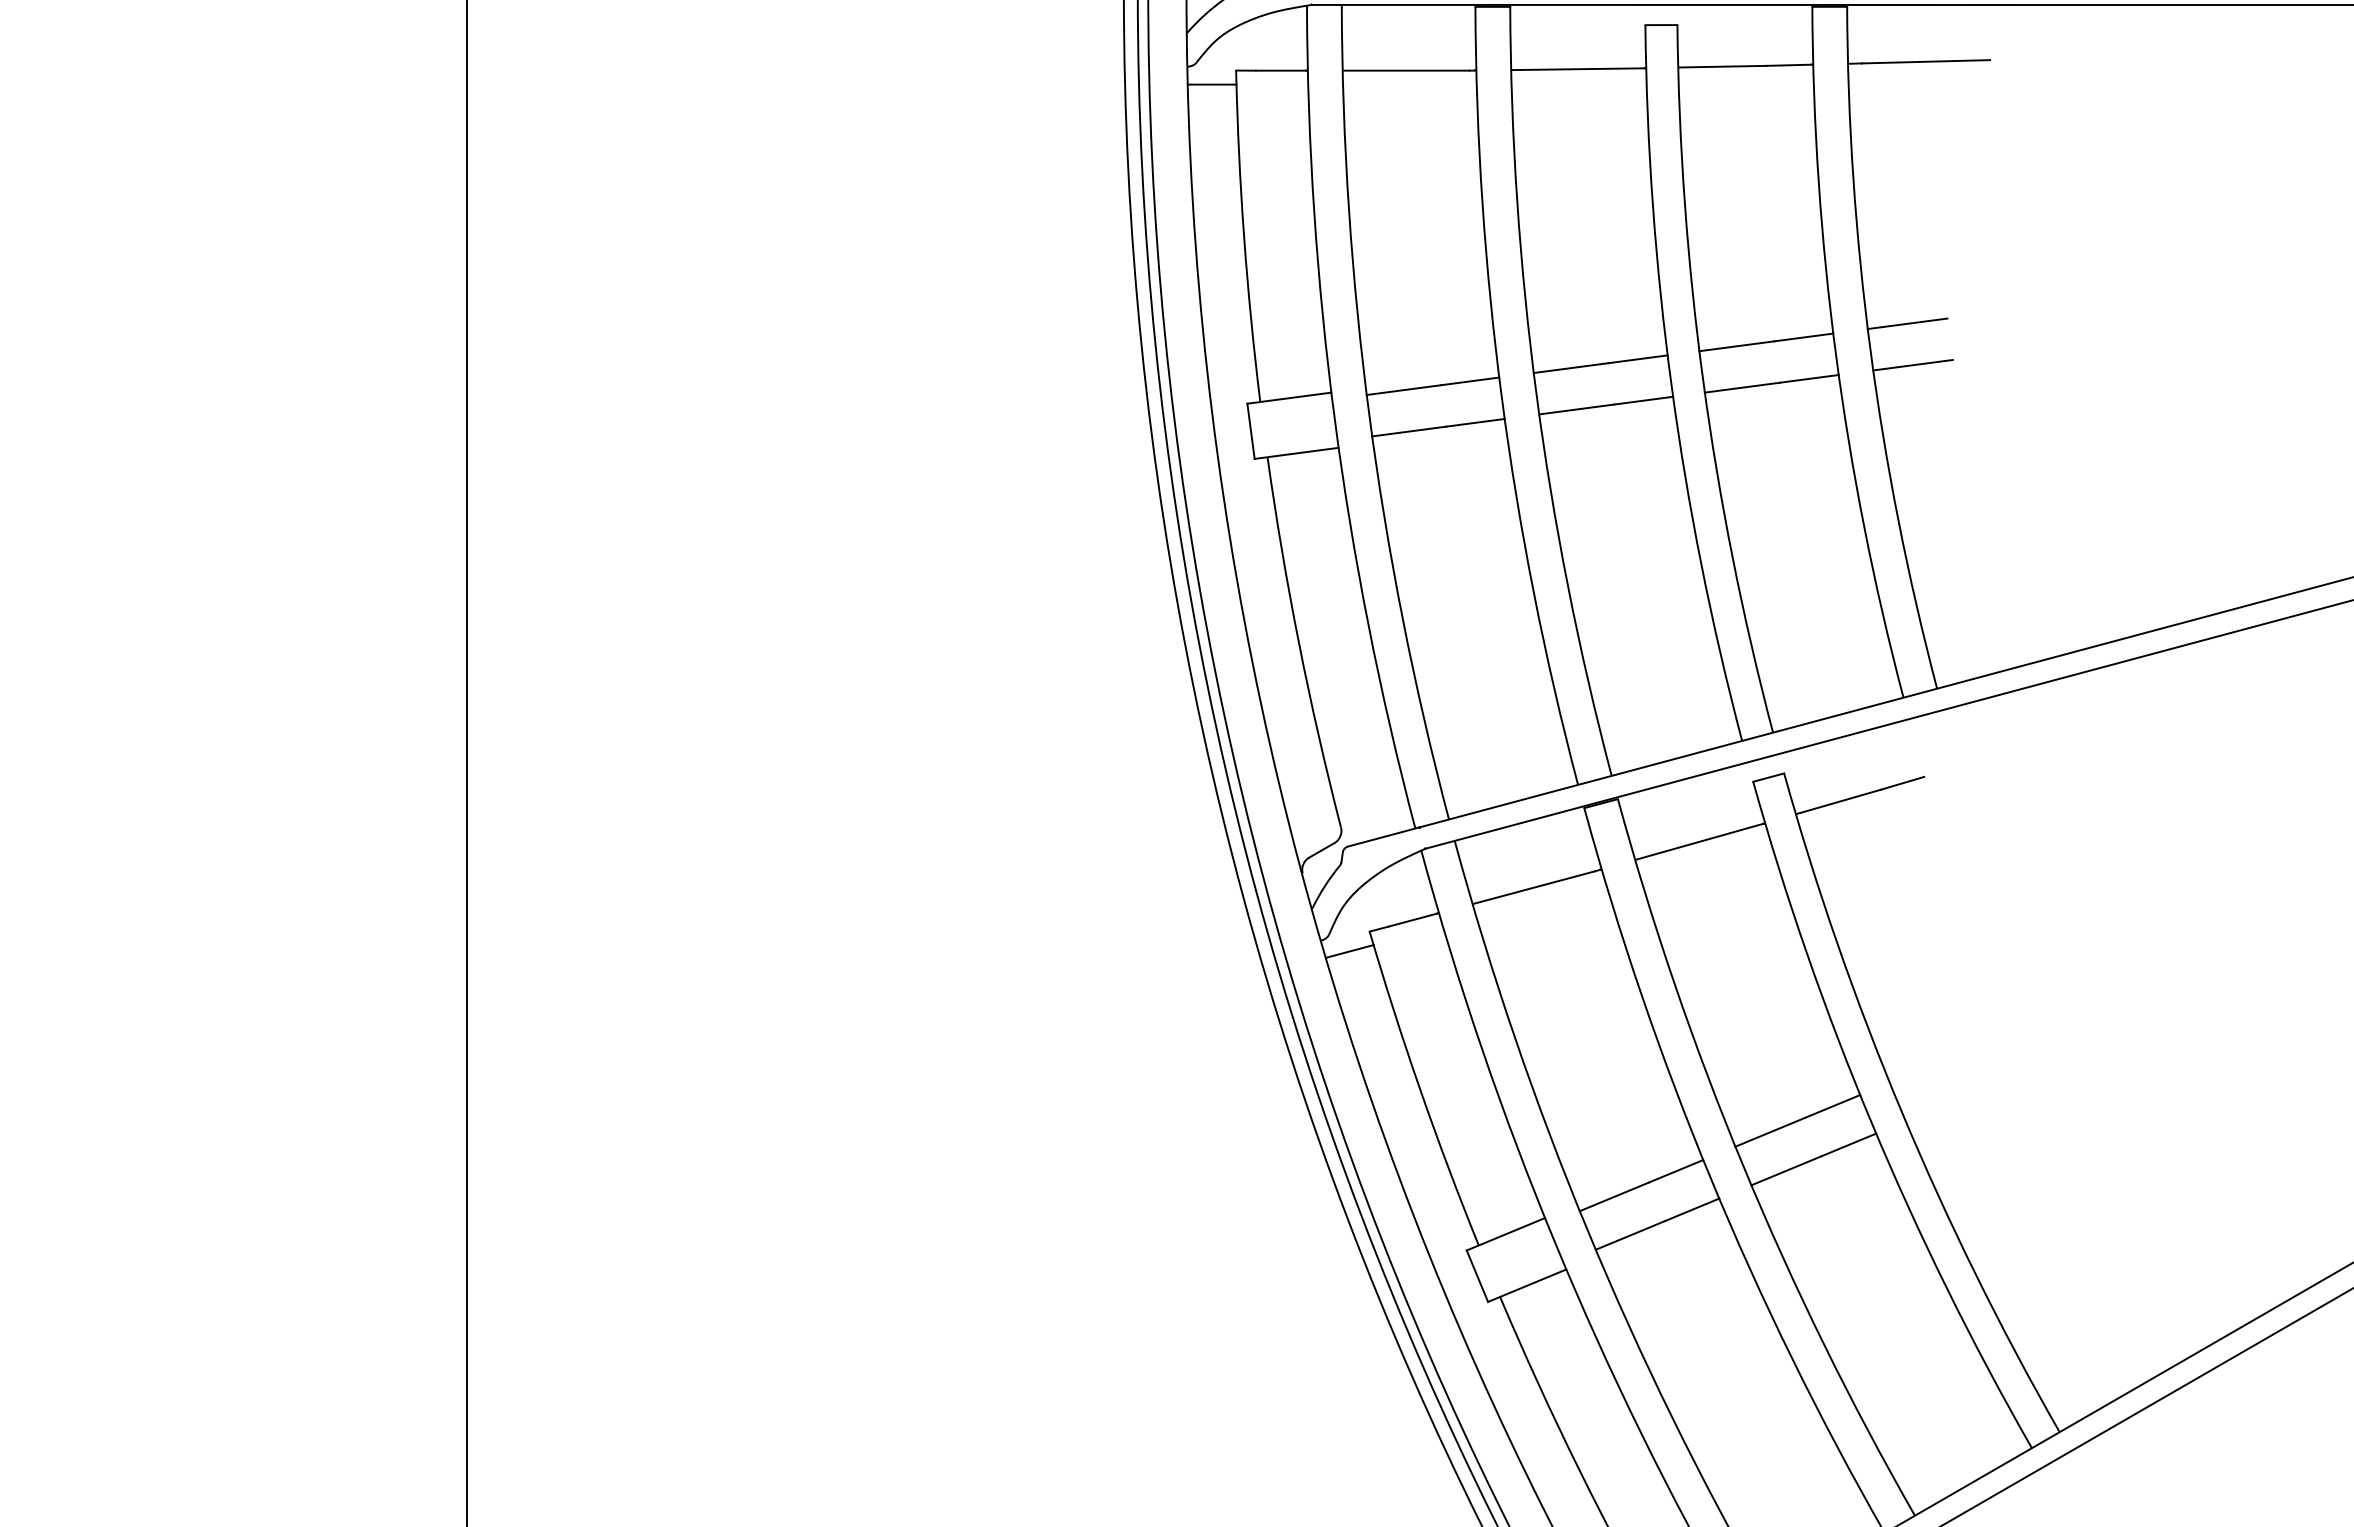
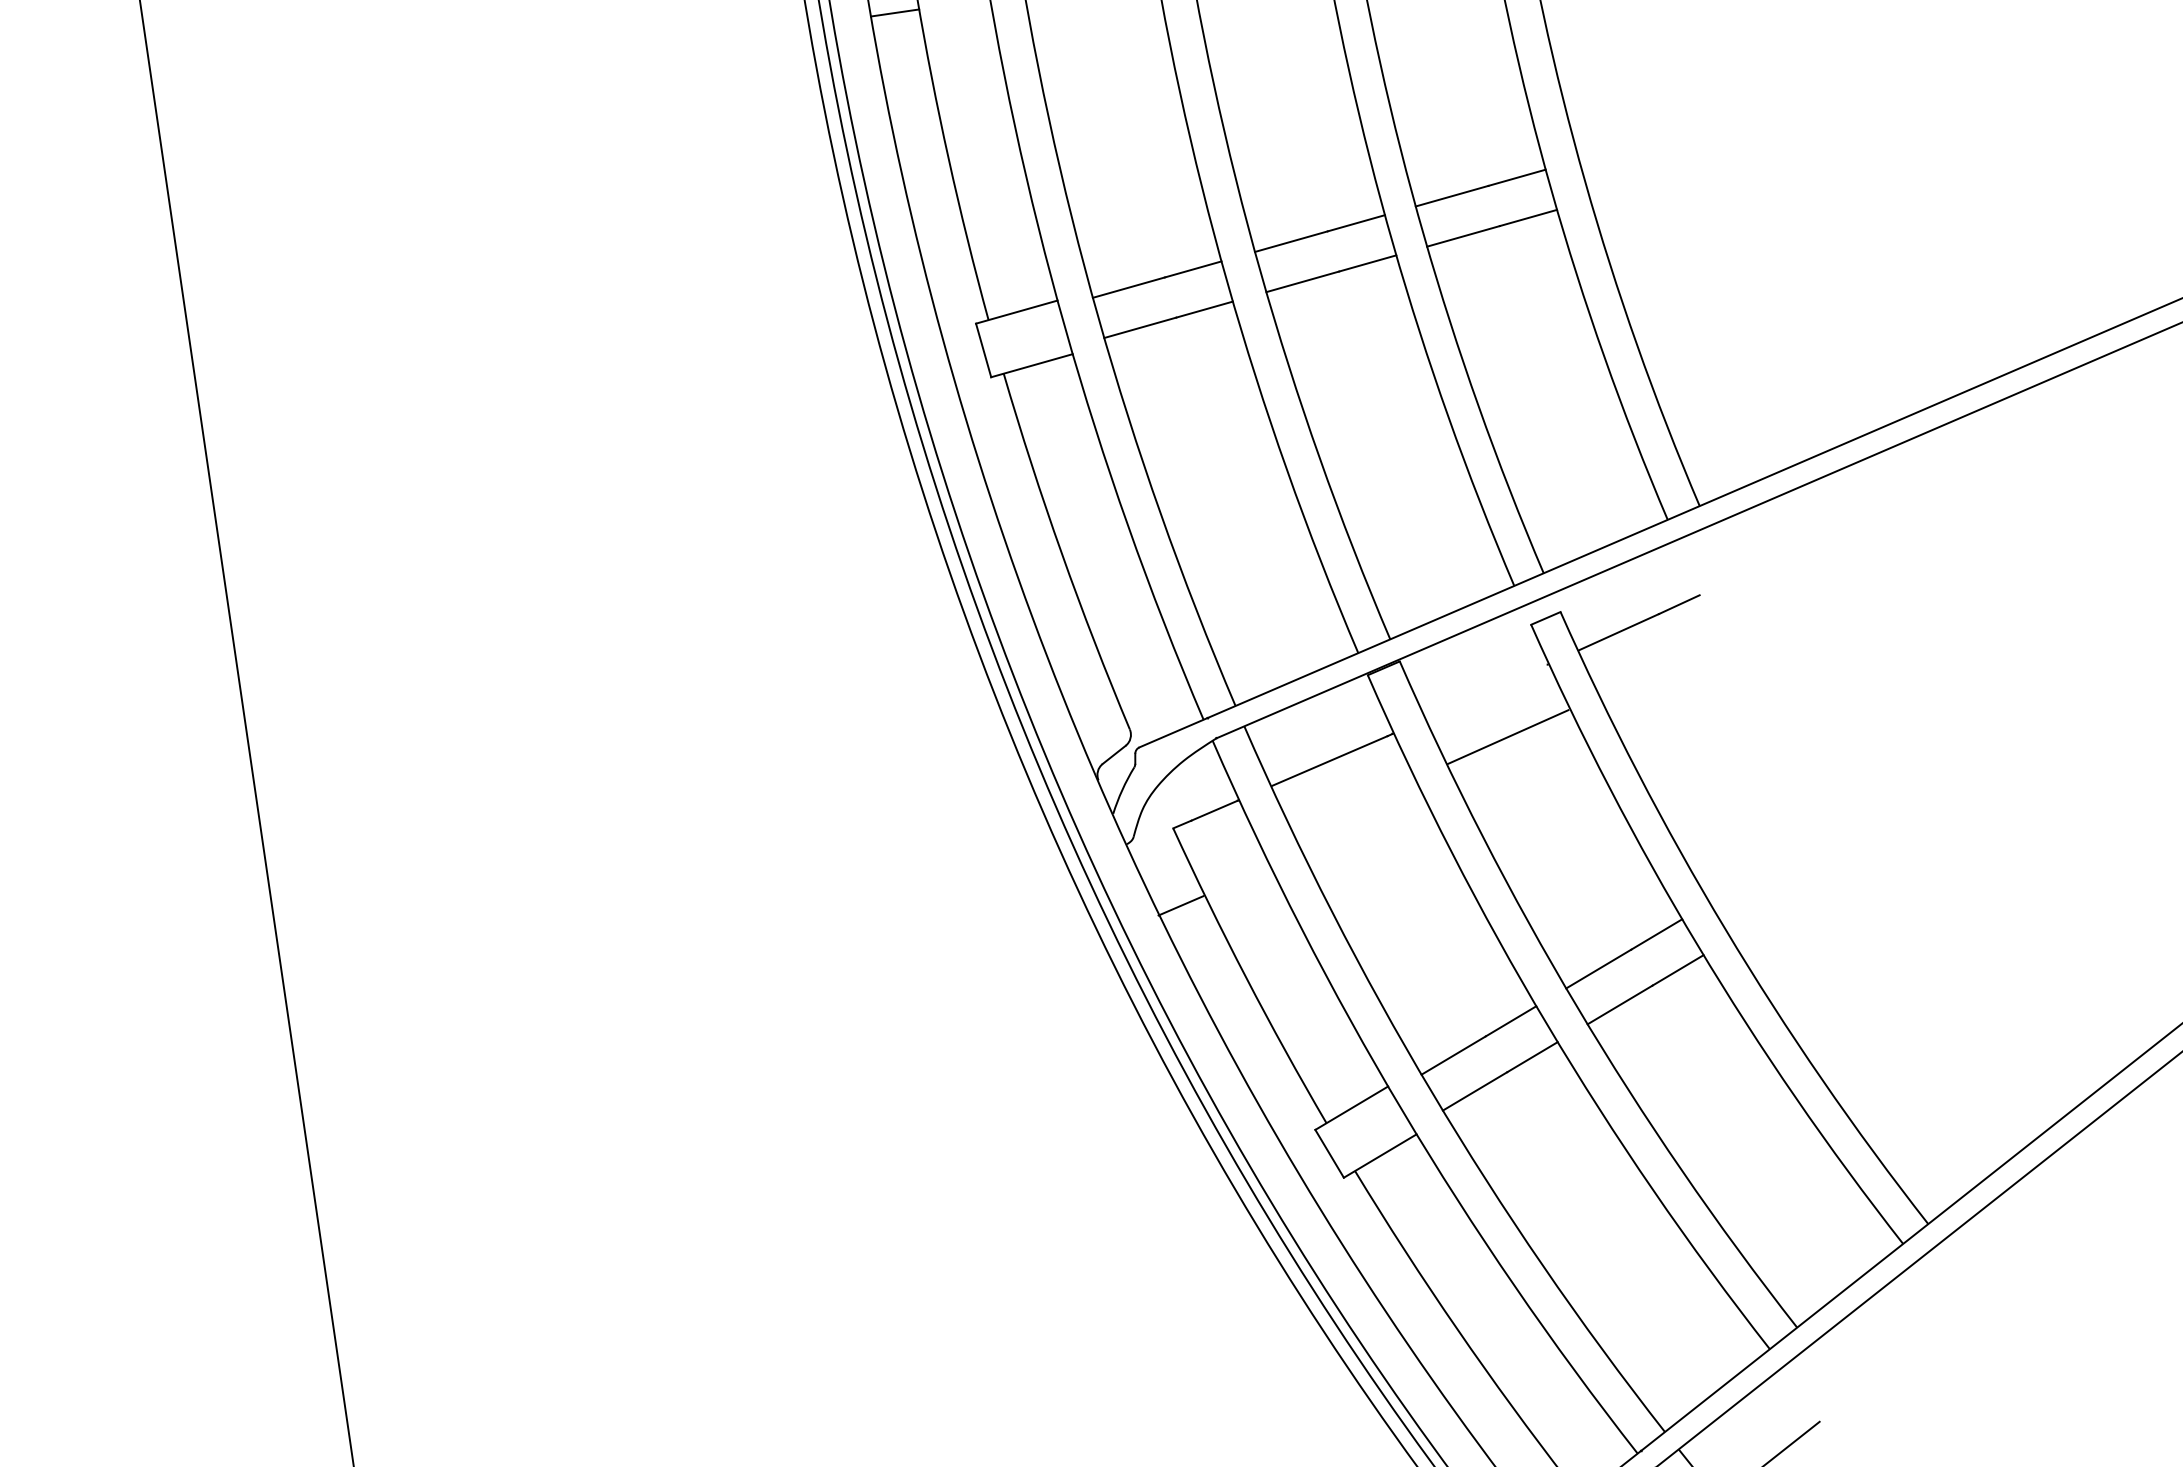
line: (1907, 323) -> (1617, 149), removed
line: (1912, 364) -> (1628, 188), removed
line: (1699, 841) -> (1507, 737), moved
line: (1349, 951) -> (1180, 906), moved

